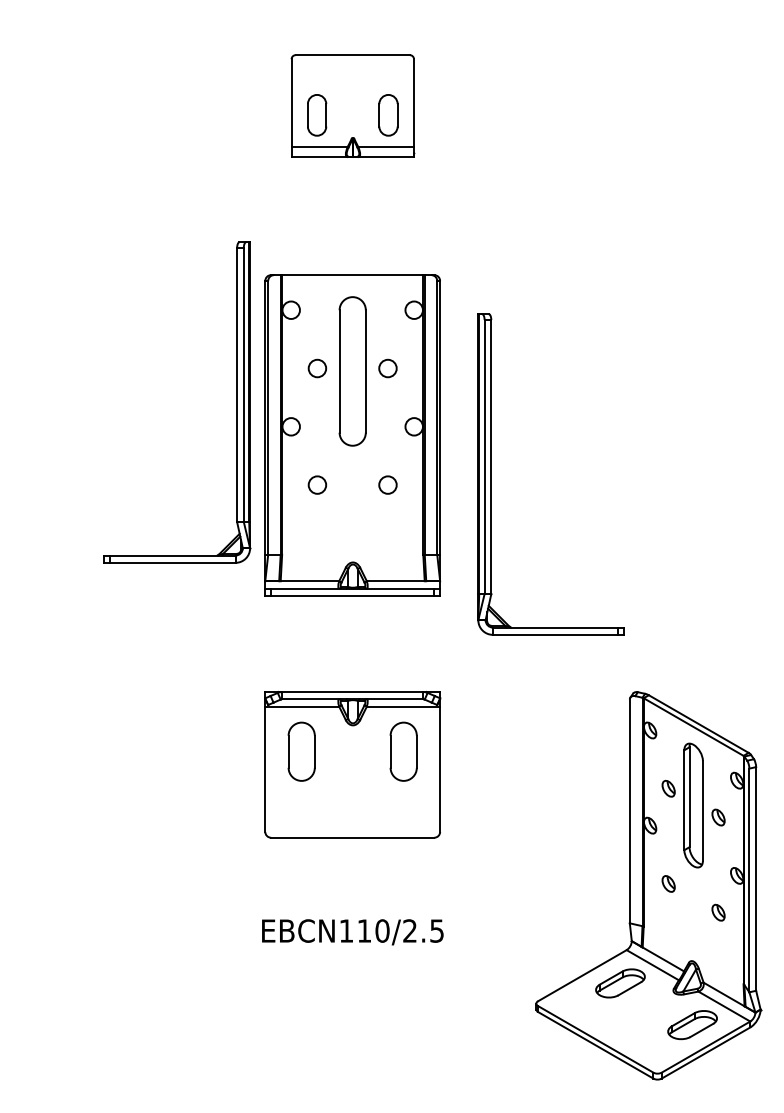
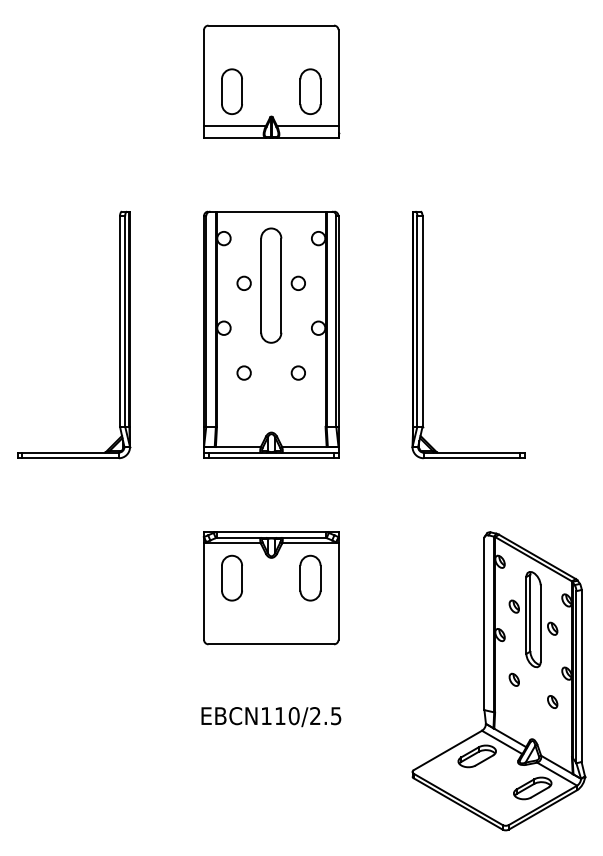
part: (352, 105) -> (271, 81), size x1.43
part: (236, 402) -> (119, 334), moved
part: (491, 474) -> (422, 334), moved

